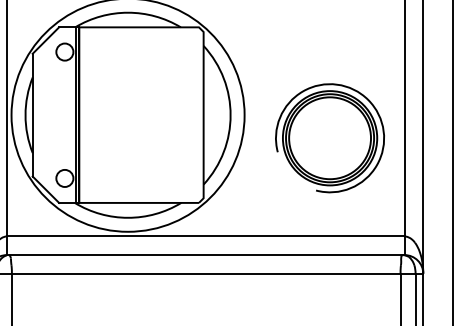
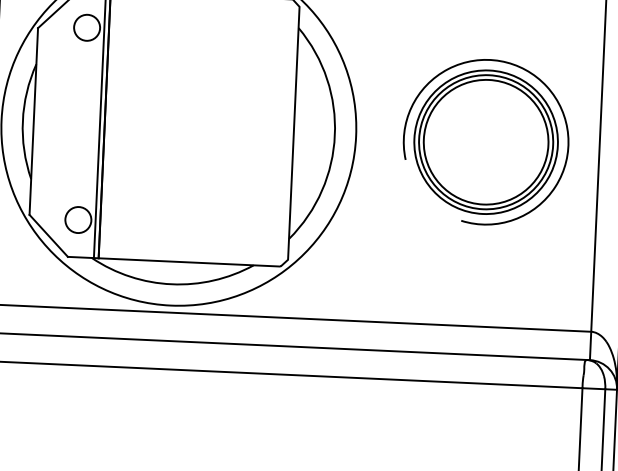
part: (329, 138) -> (485, 142), moved

